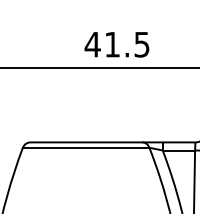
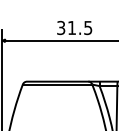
text: (91, 43) -> (60, 27), 41.5 -> 31.5

